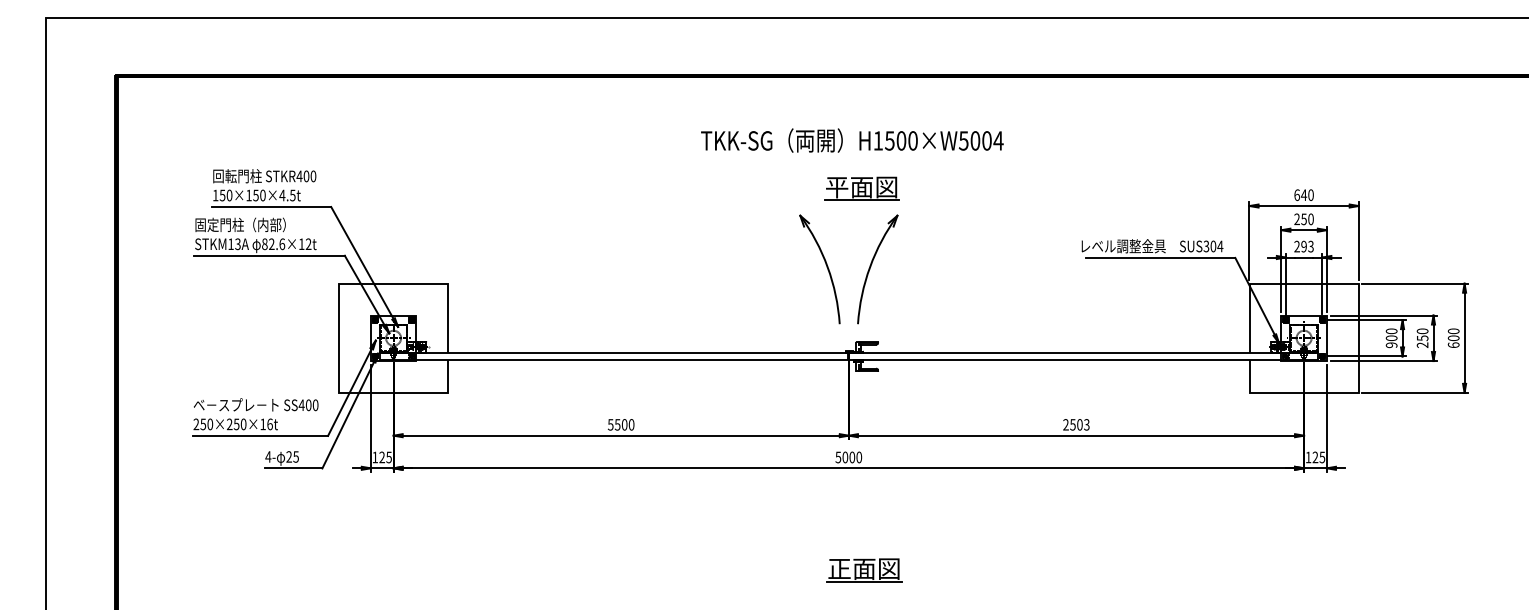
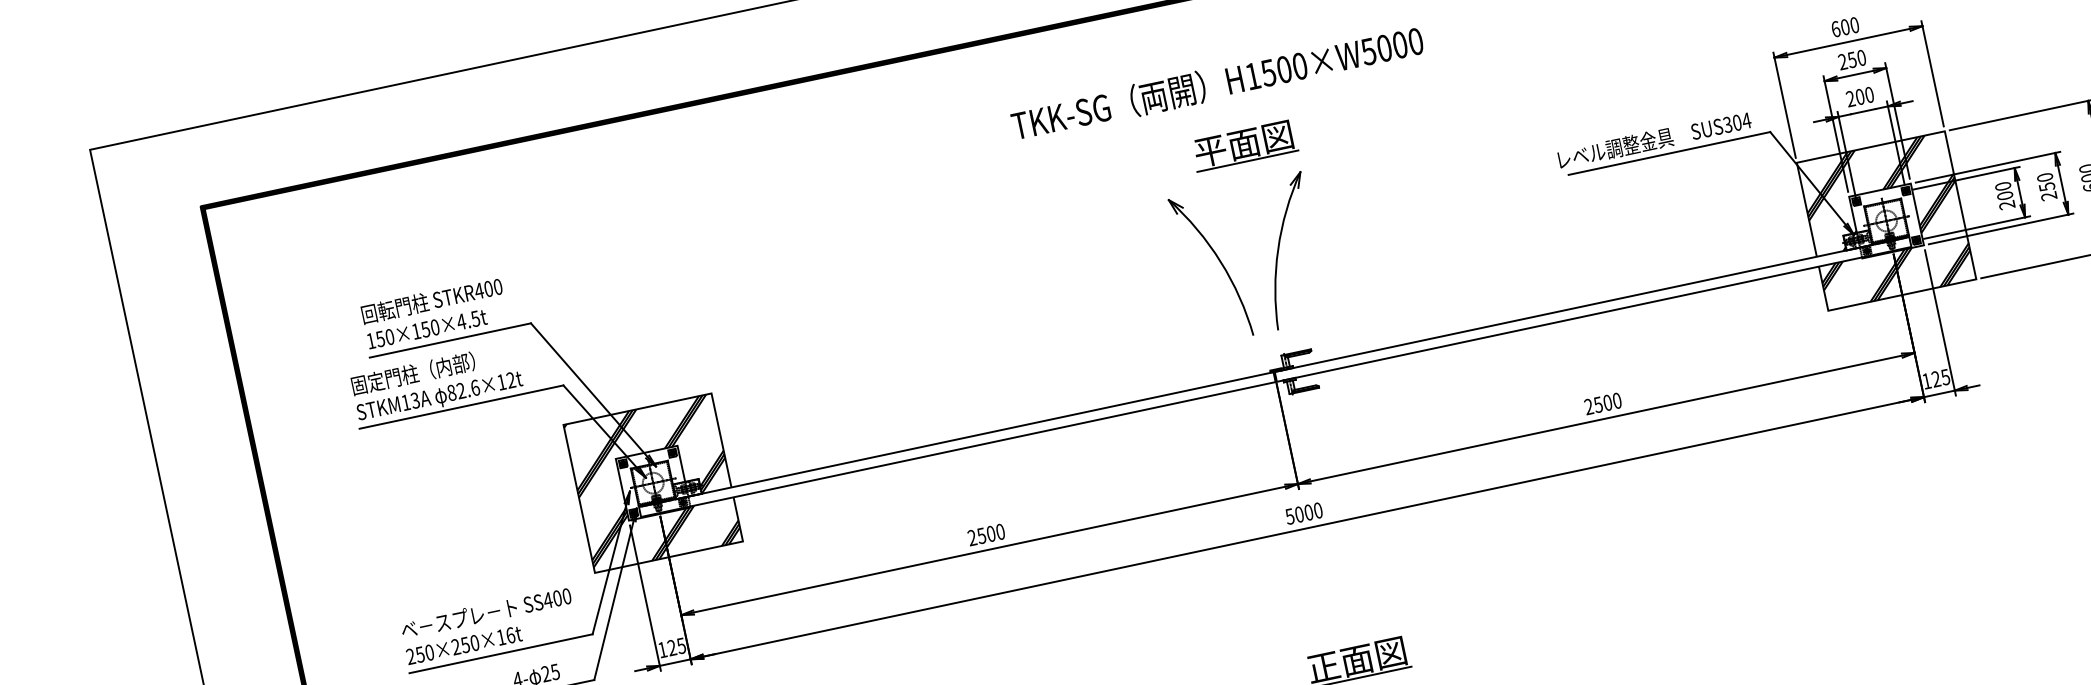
text: (998, 140) -> (1415, 41), H1500×W5004 -> H1500×W5000
text: (1304, 194) -> (1845, 26), 640 -> 600
text: (1307, 246) -> (1864, 95), 293 -> 200
hatch: (393, 337) -> (652, 482), added
hatch: (1303, 337) -> (1885, 220), added
text: (1391, 345) -> (2007, 205), 900 -> 200
text: (610, 424) -> (971, 537), 5500 -> 2500
text: (1086, 424) -> (1616, 400), 2503 -> 2500

